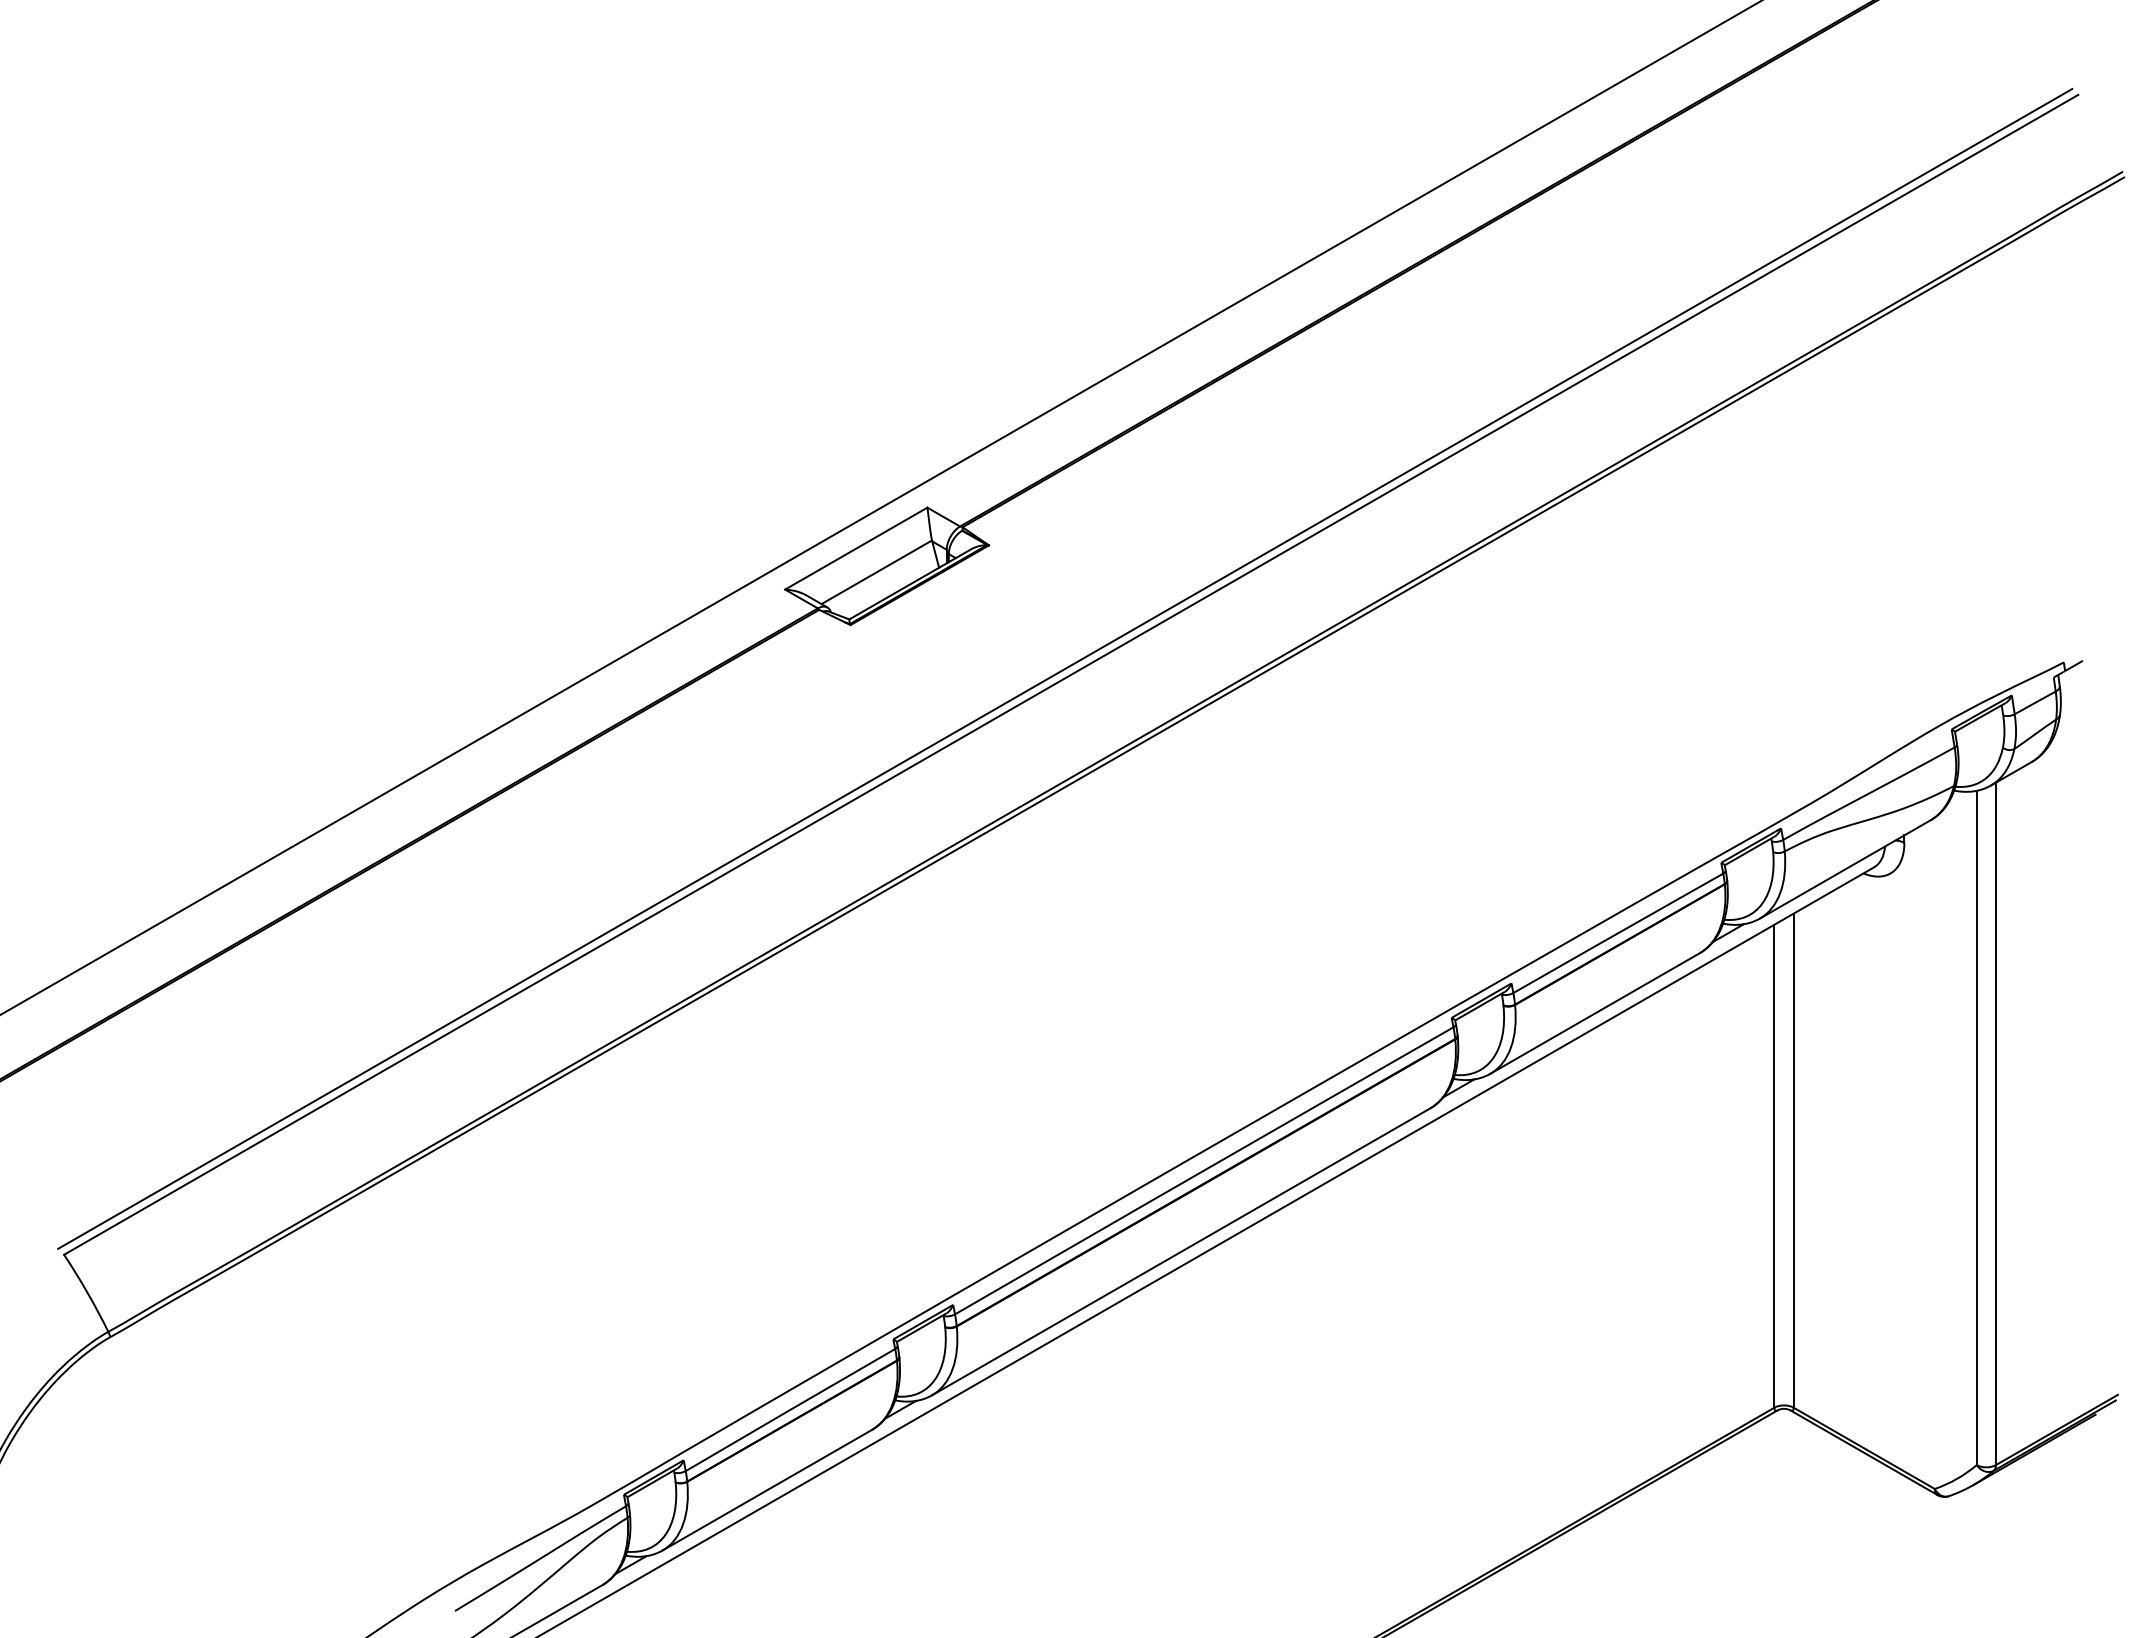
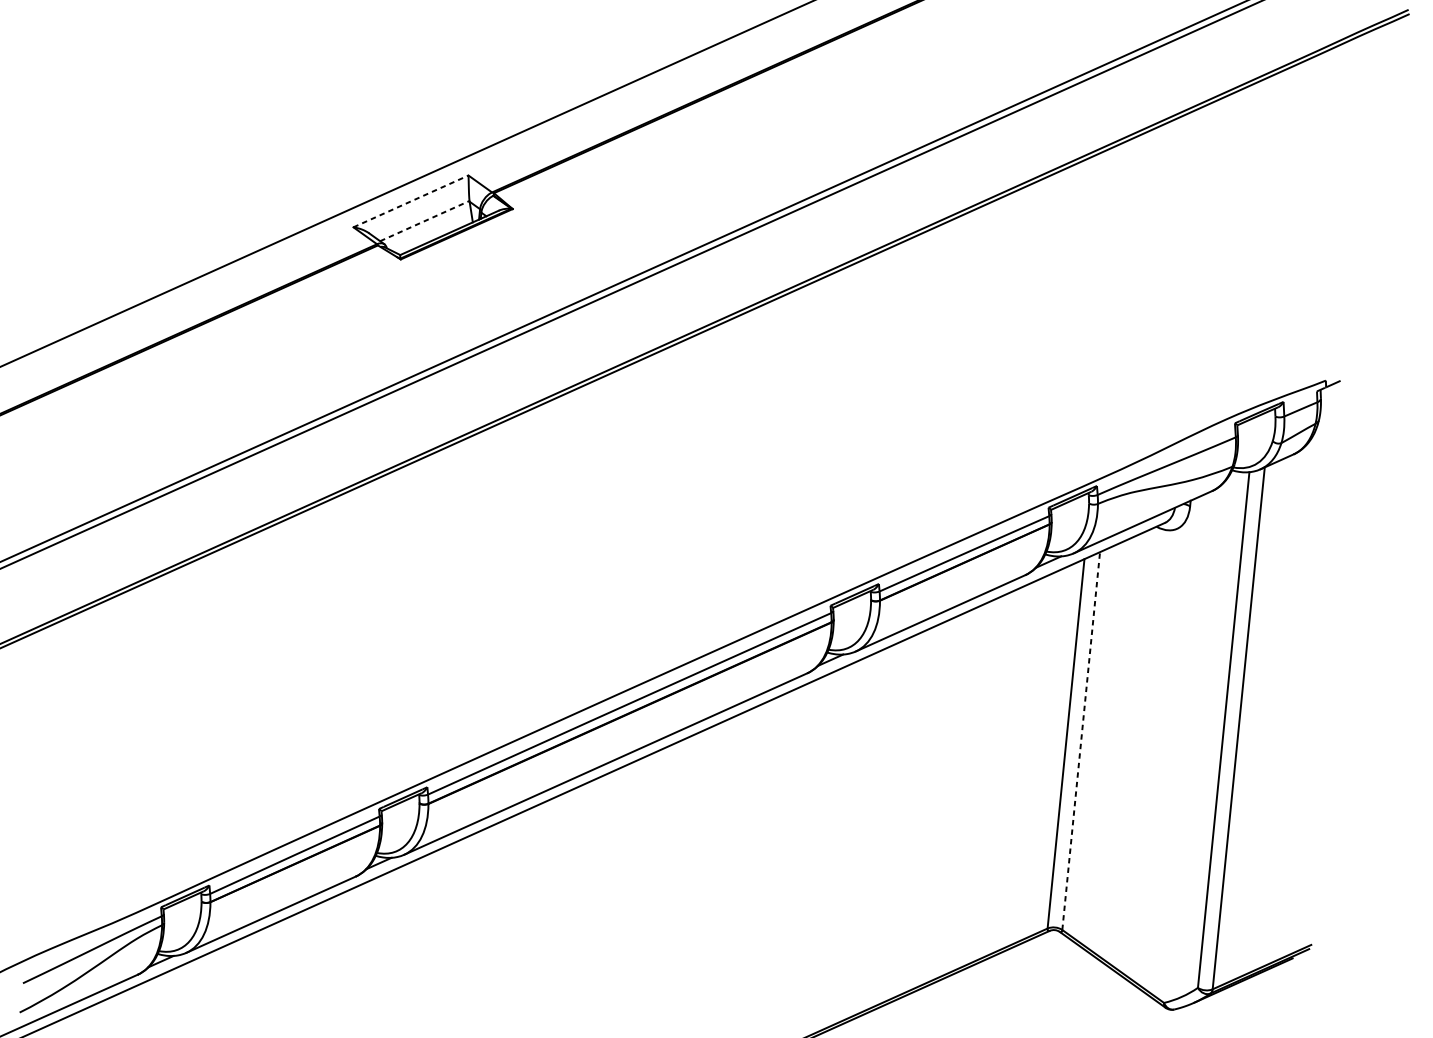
line: (856, 548) -> (411, 201), solid -> dashed
line: (876, 572) -> (424, 221), solid -> dashed
line: (1793, 1160) -> (1081, 740), solid -> dashed

